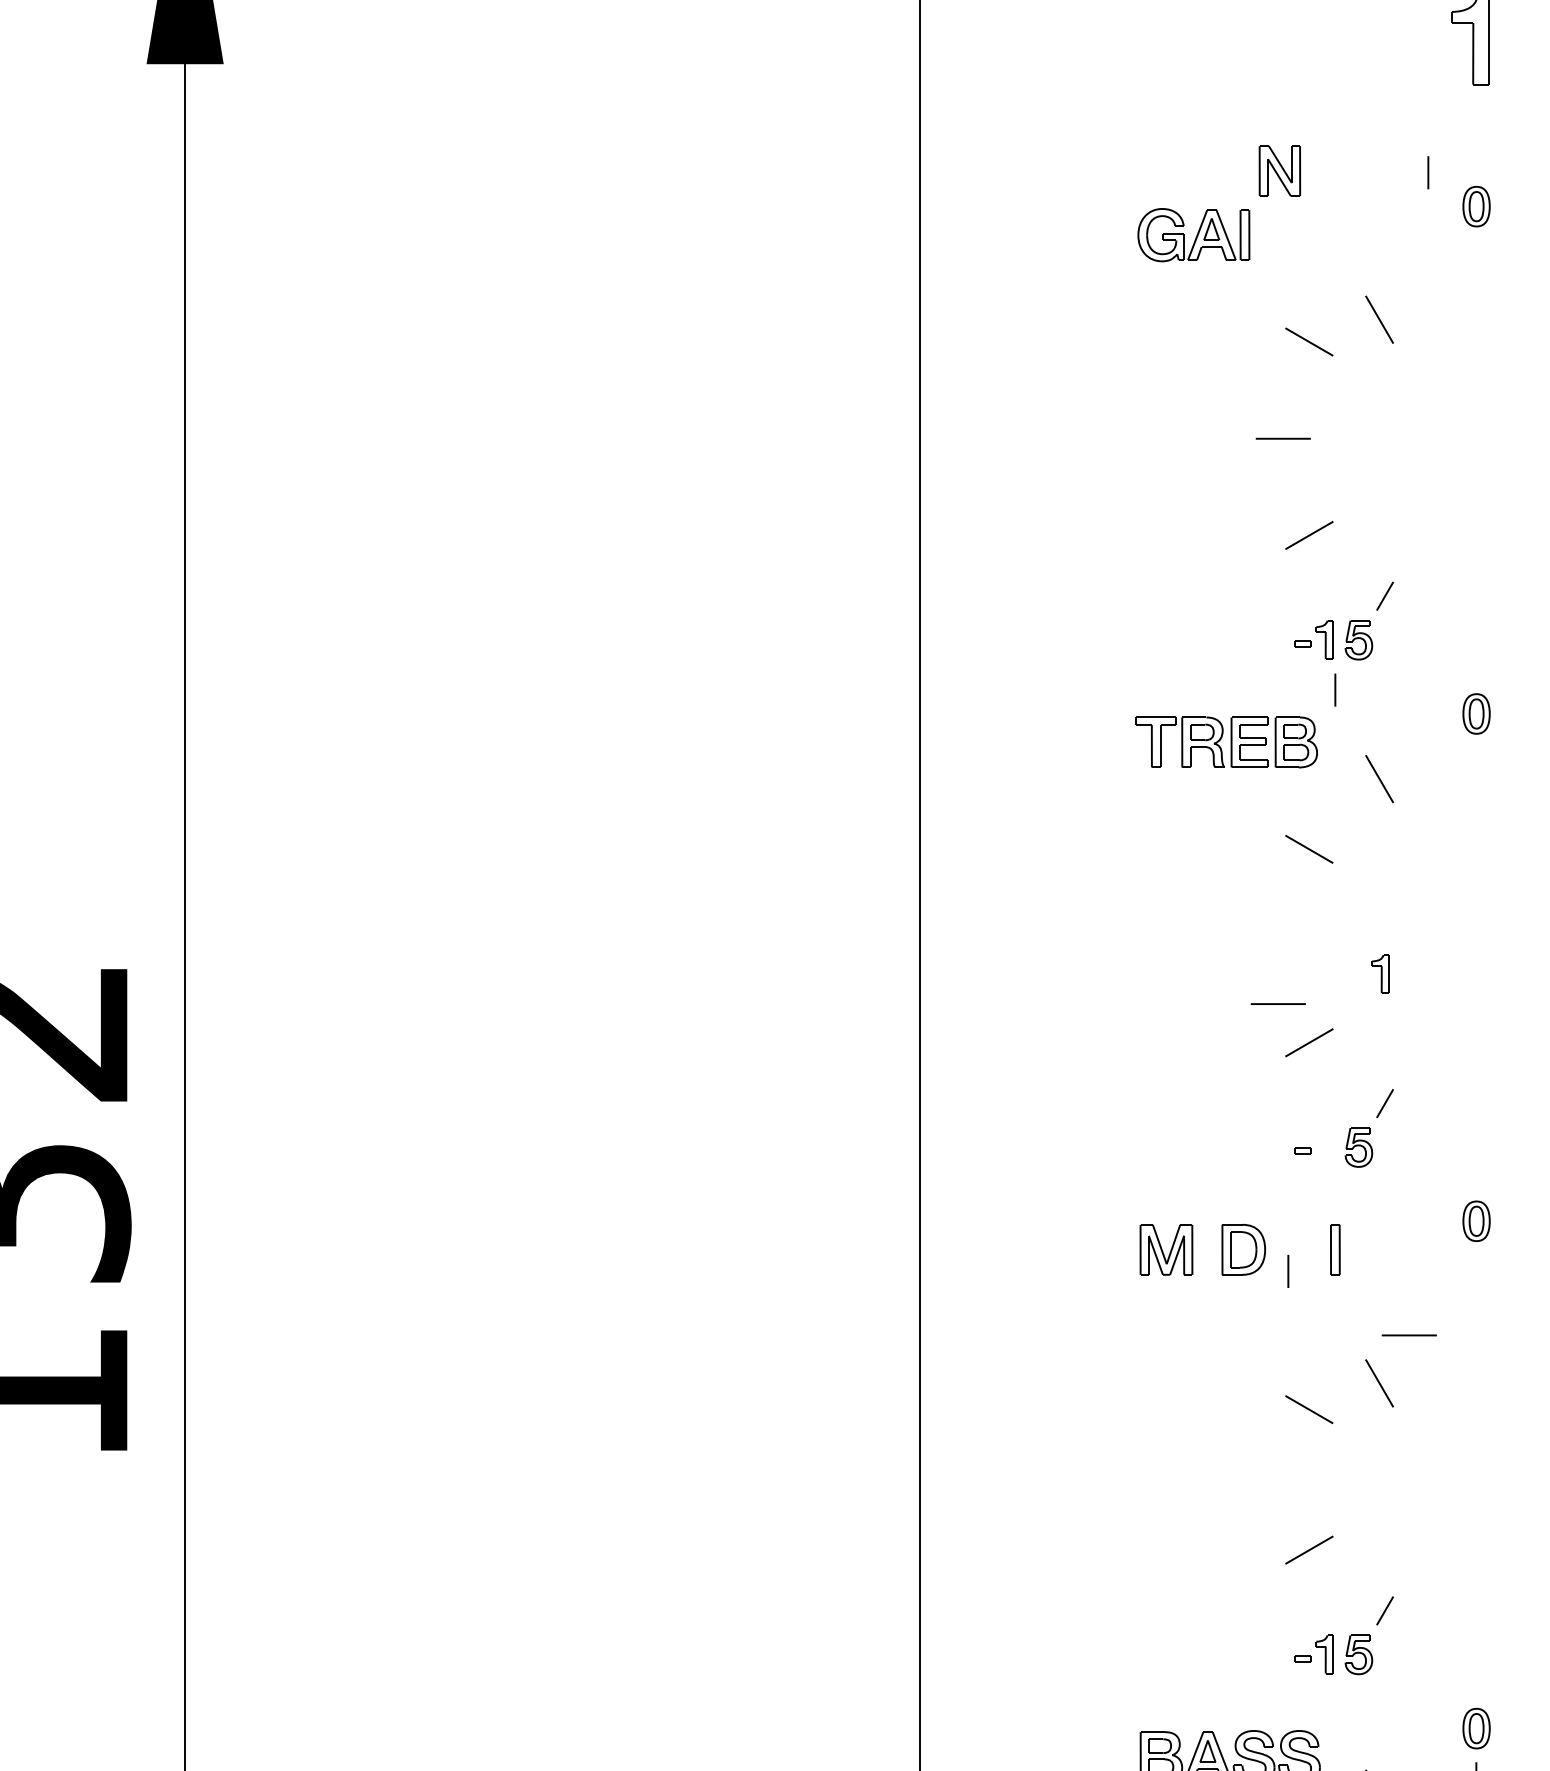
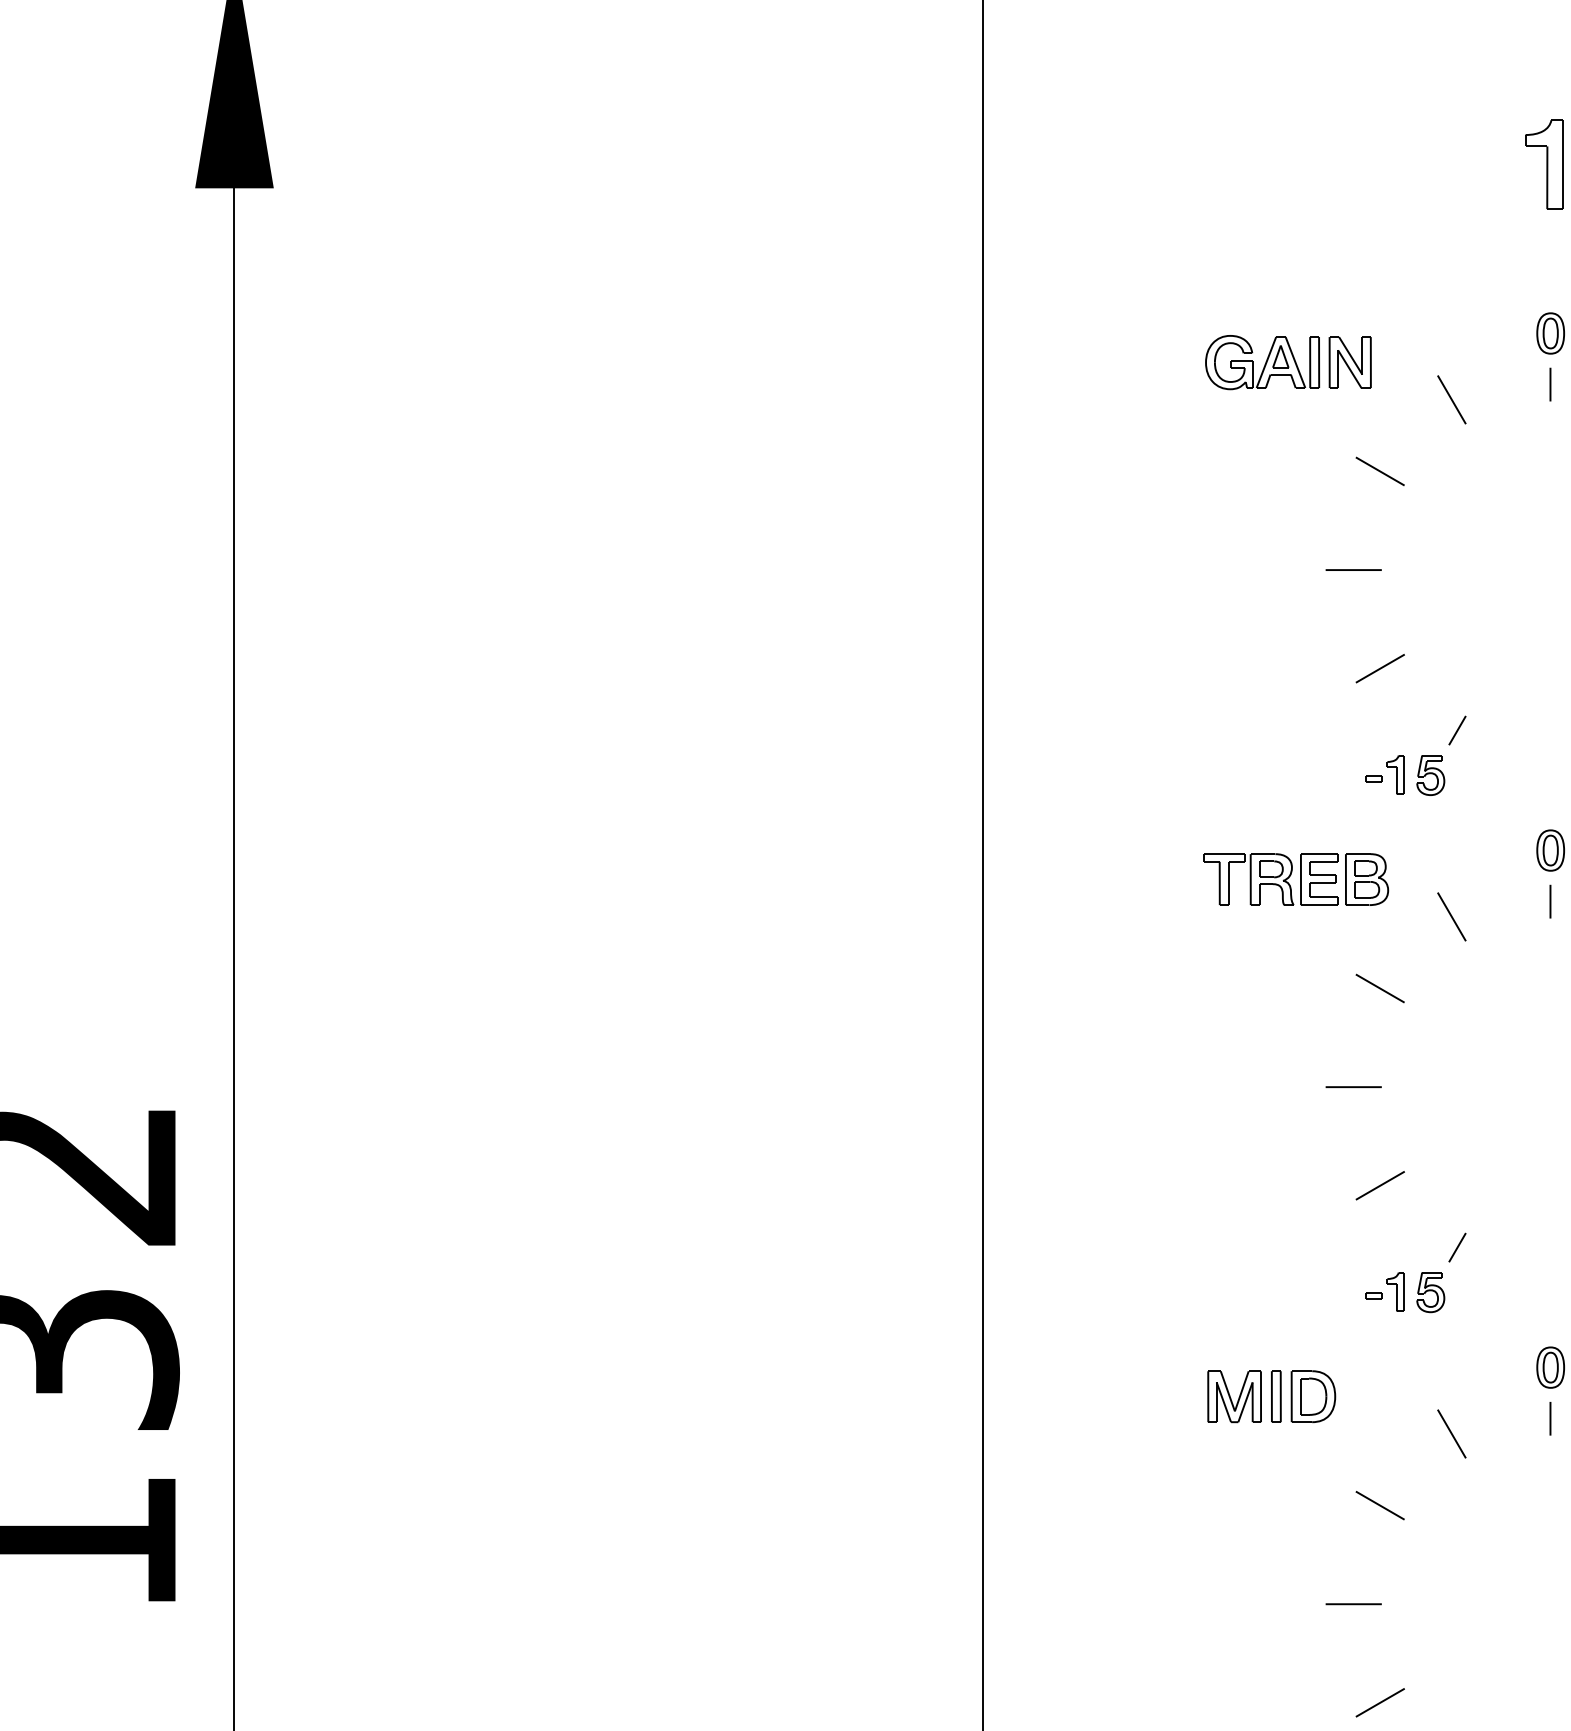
part: (1279, 170) -> (1349, 361), moved
line: (1428, 172) -> (1550, 384), moved
line: (1379, 319) -> (1451, 399), moved
line: (1335, 689) -> (1550, 901), moved
part: (1380, 973) -> (1395, 1291), moved
line: (1277, 1003) -> (1352, 1086), moved
part: (1335, 1249) -> (1276, 1396), moved
line: (1288, 1271) -> (1550, 1418), moved
line: (1408, 1335) -> (1352, 1604), moved
line: (1379, 1383) -> (1451, 1434), moved
line: (1309, 1409) -> (1380, 1505), moved

